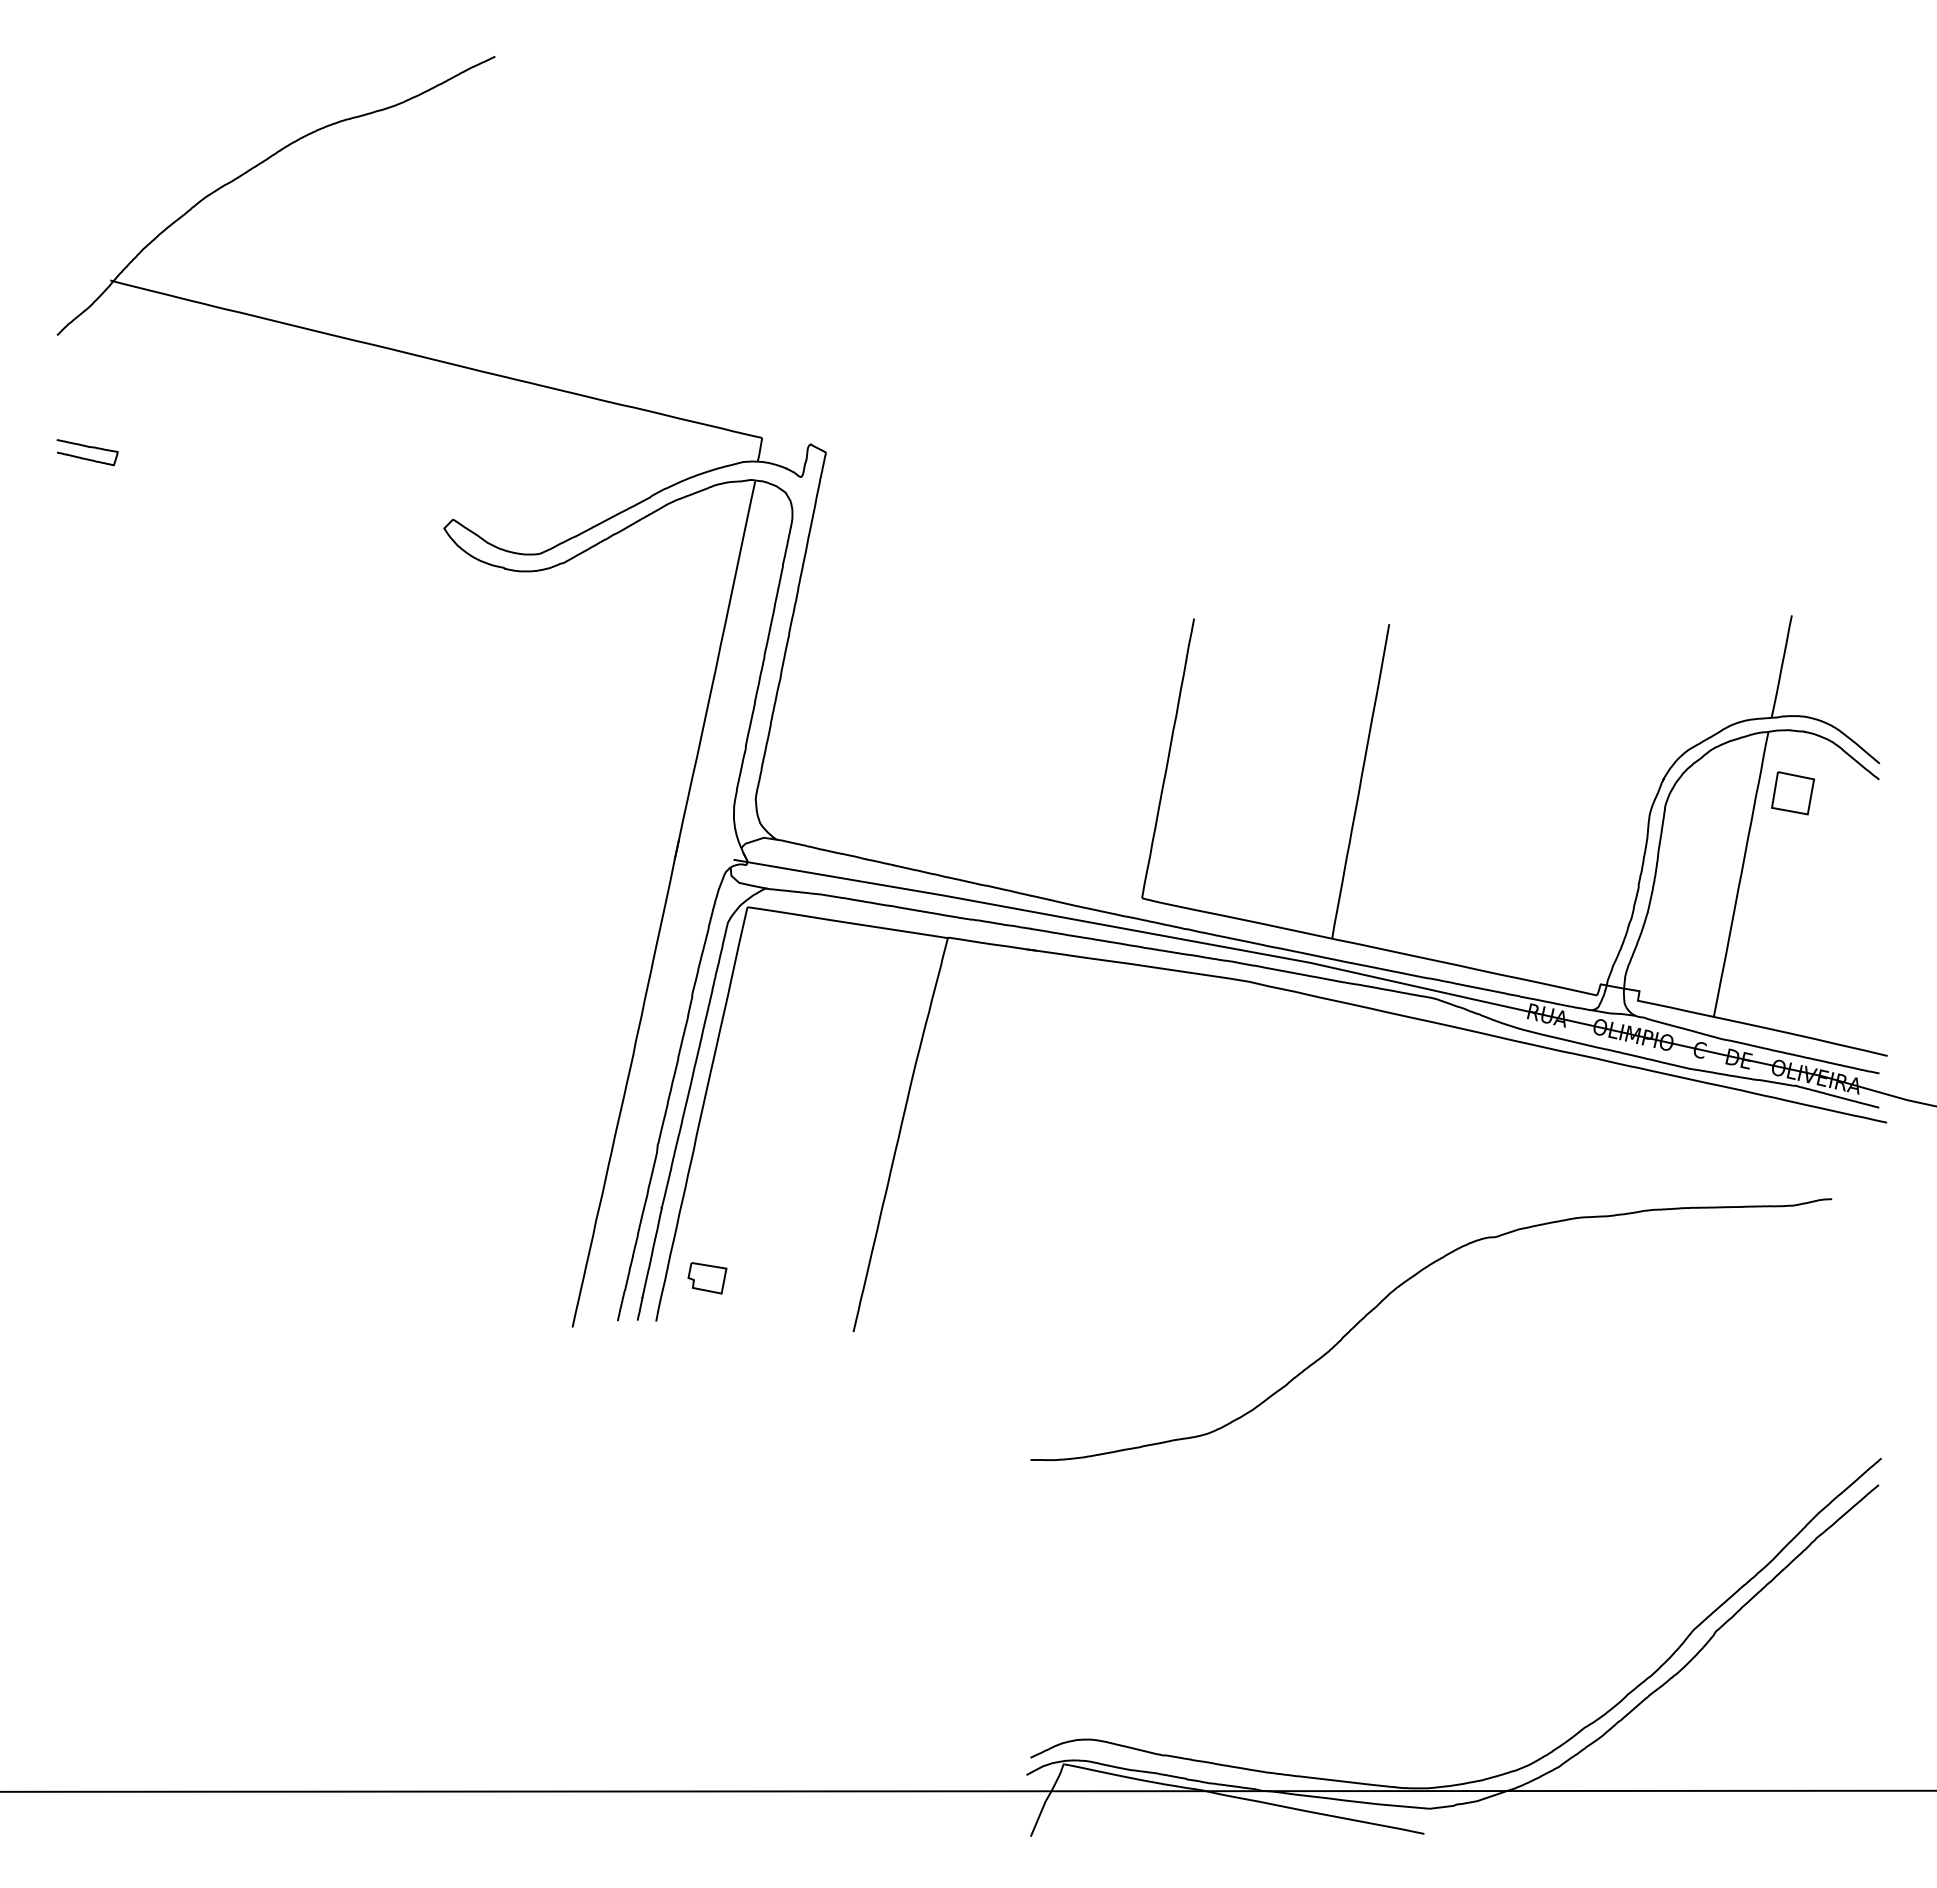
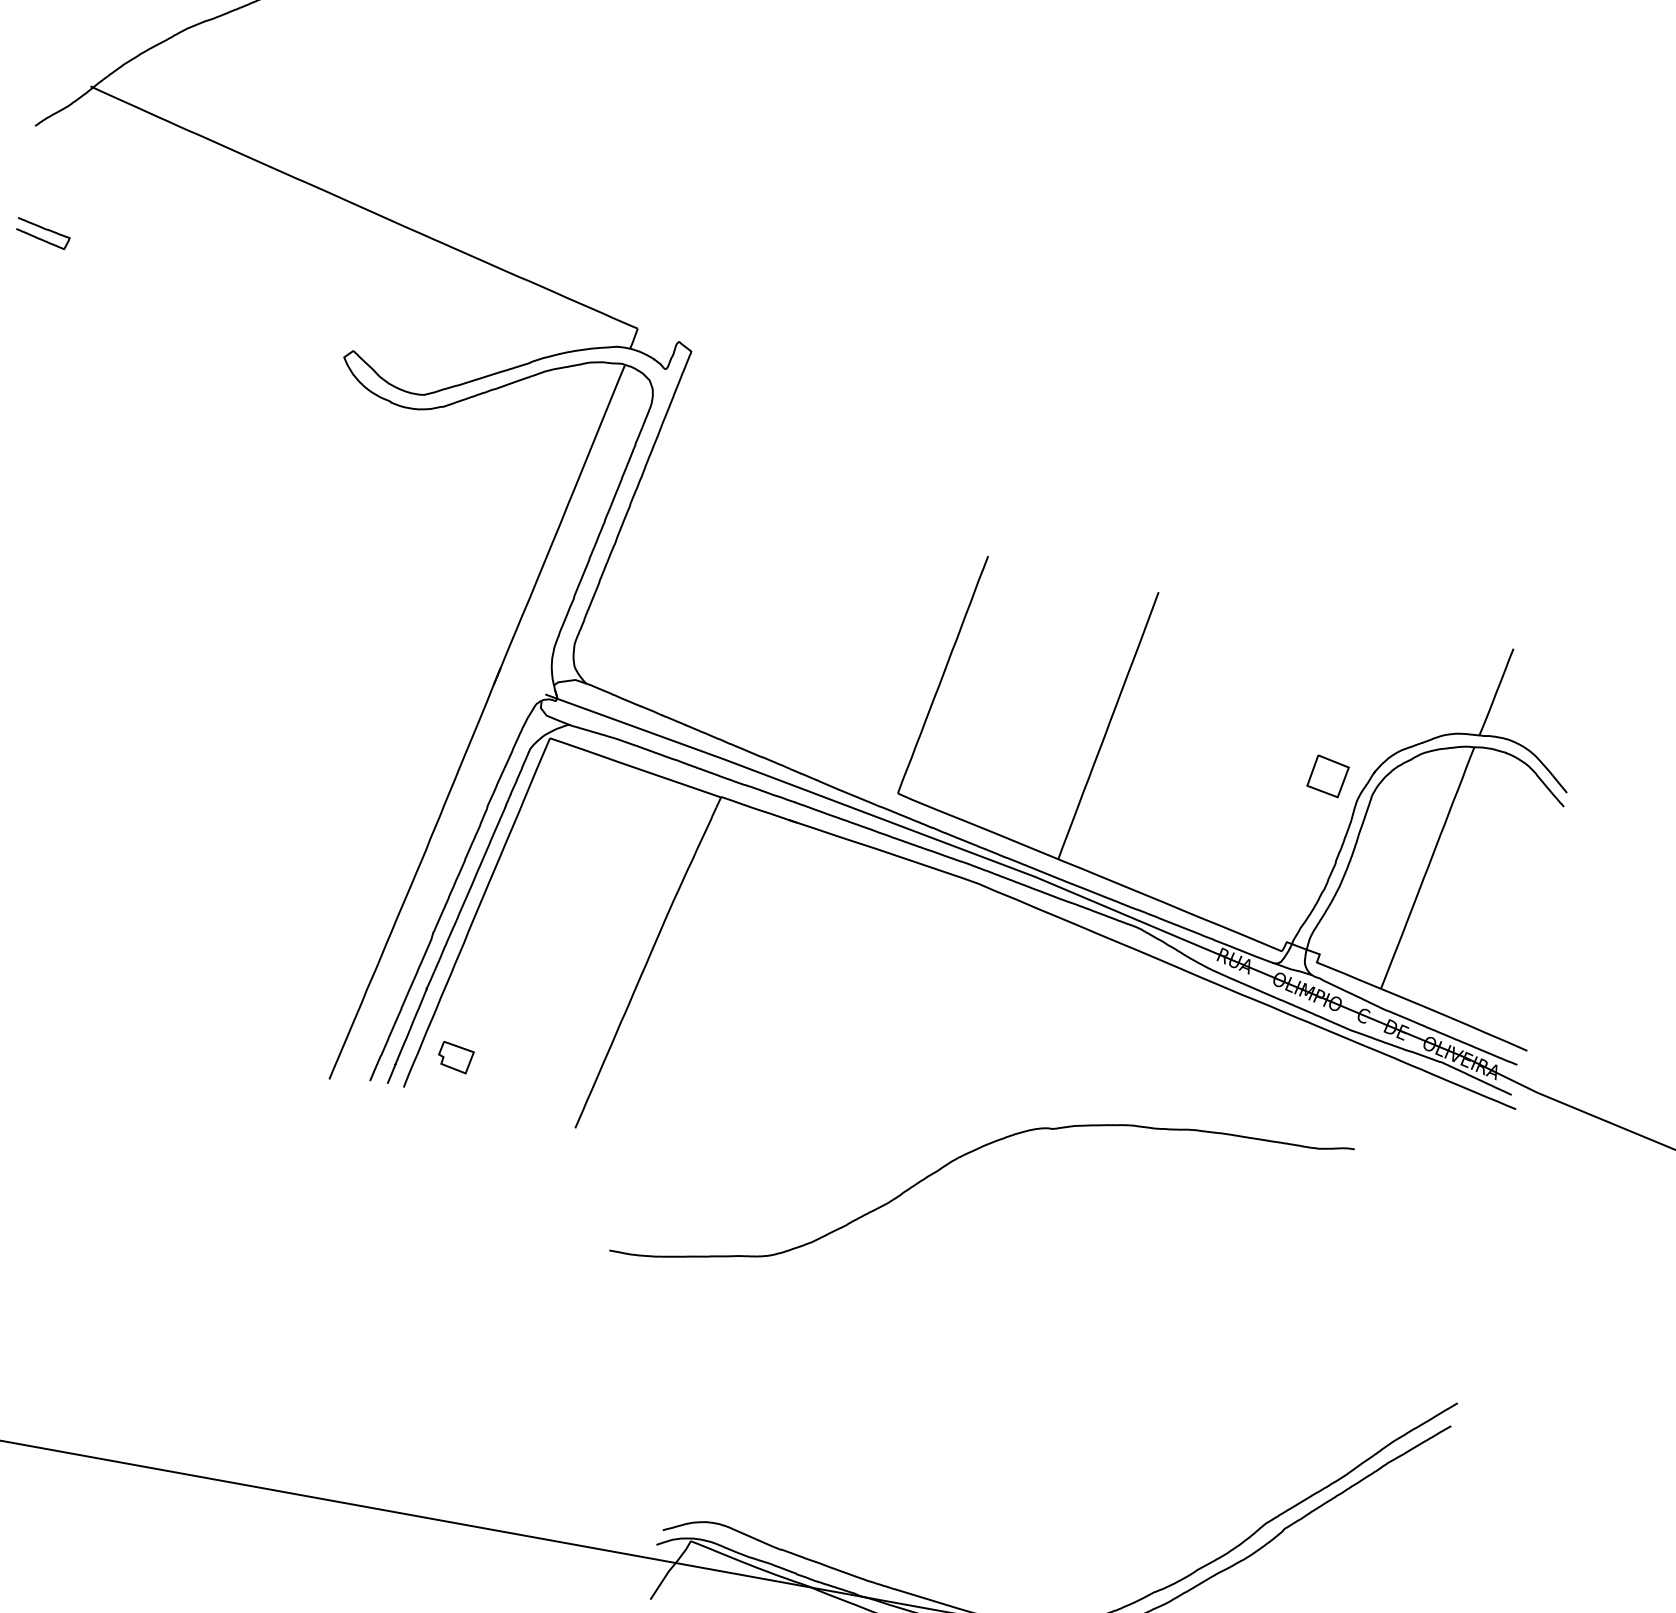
part: (1792, 793) -> (1327, 776), moved
curve: (1399, 1287) -> (960, 1157), moved

